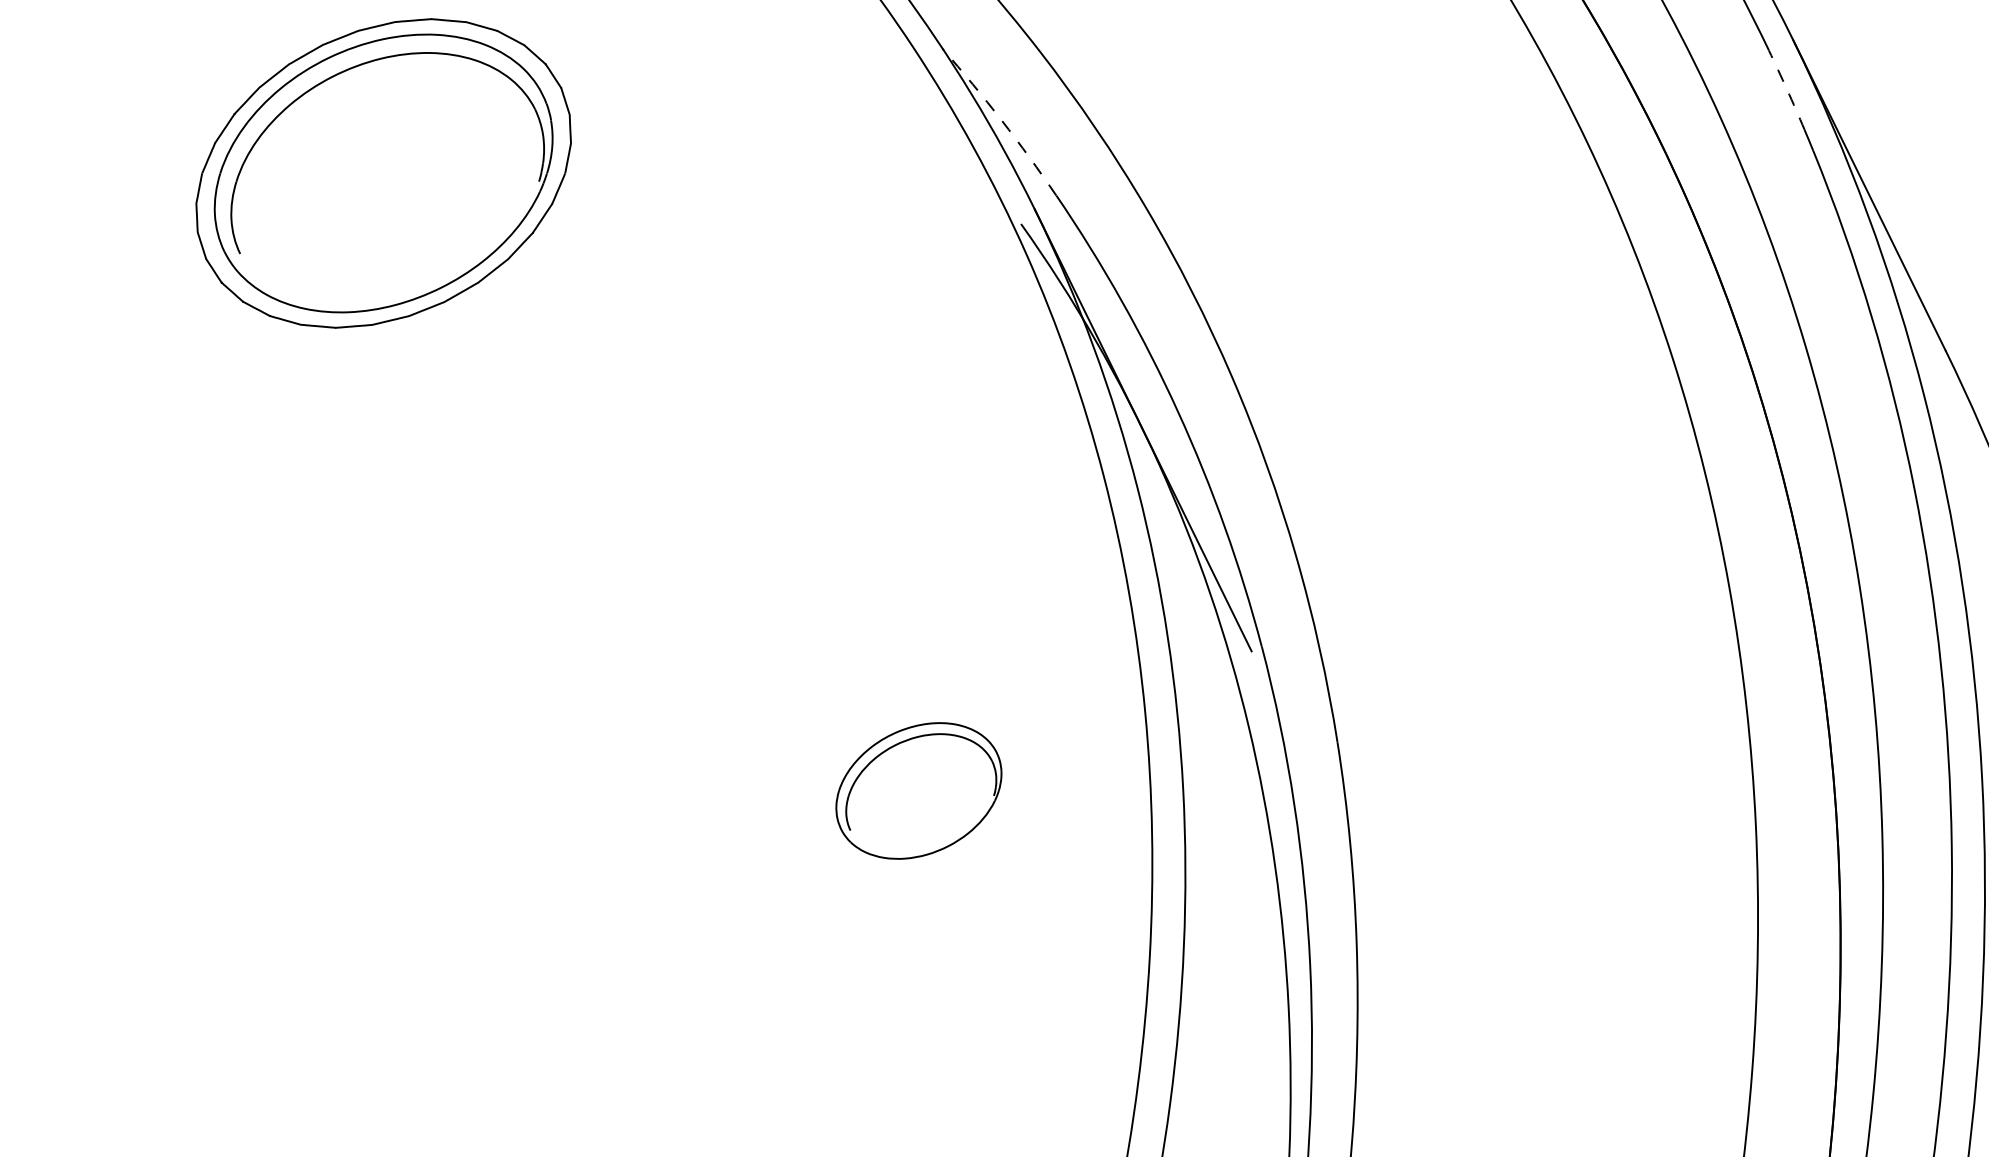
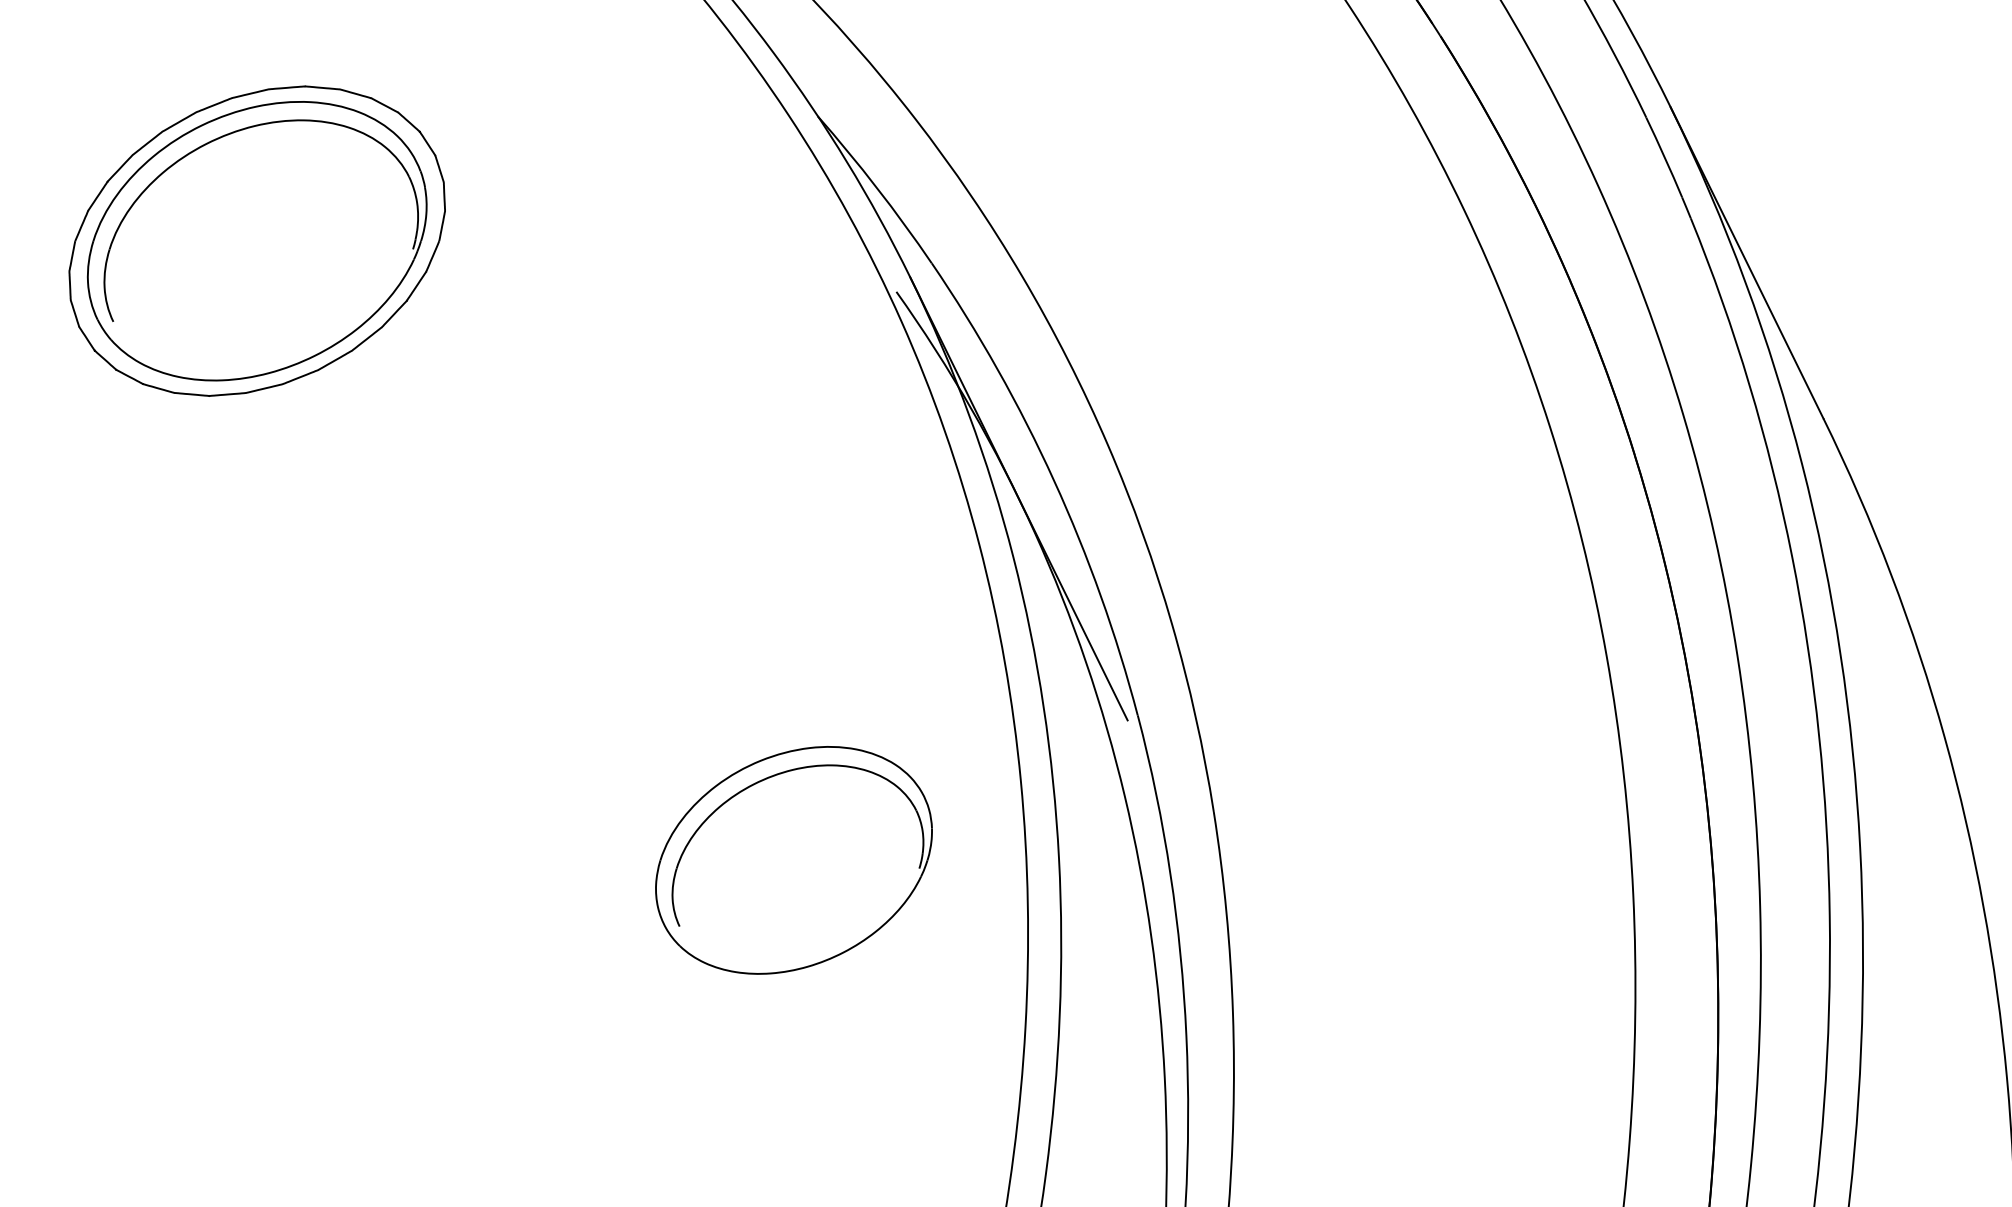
arc: (1786, 90) -> (1664, 157), dashed -> solid
arc: (1002, 120) -> (877, 188), dashed -> solid
part: (918, 791) -> (793, 860), size x1.67

